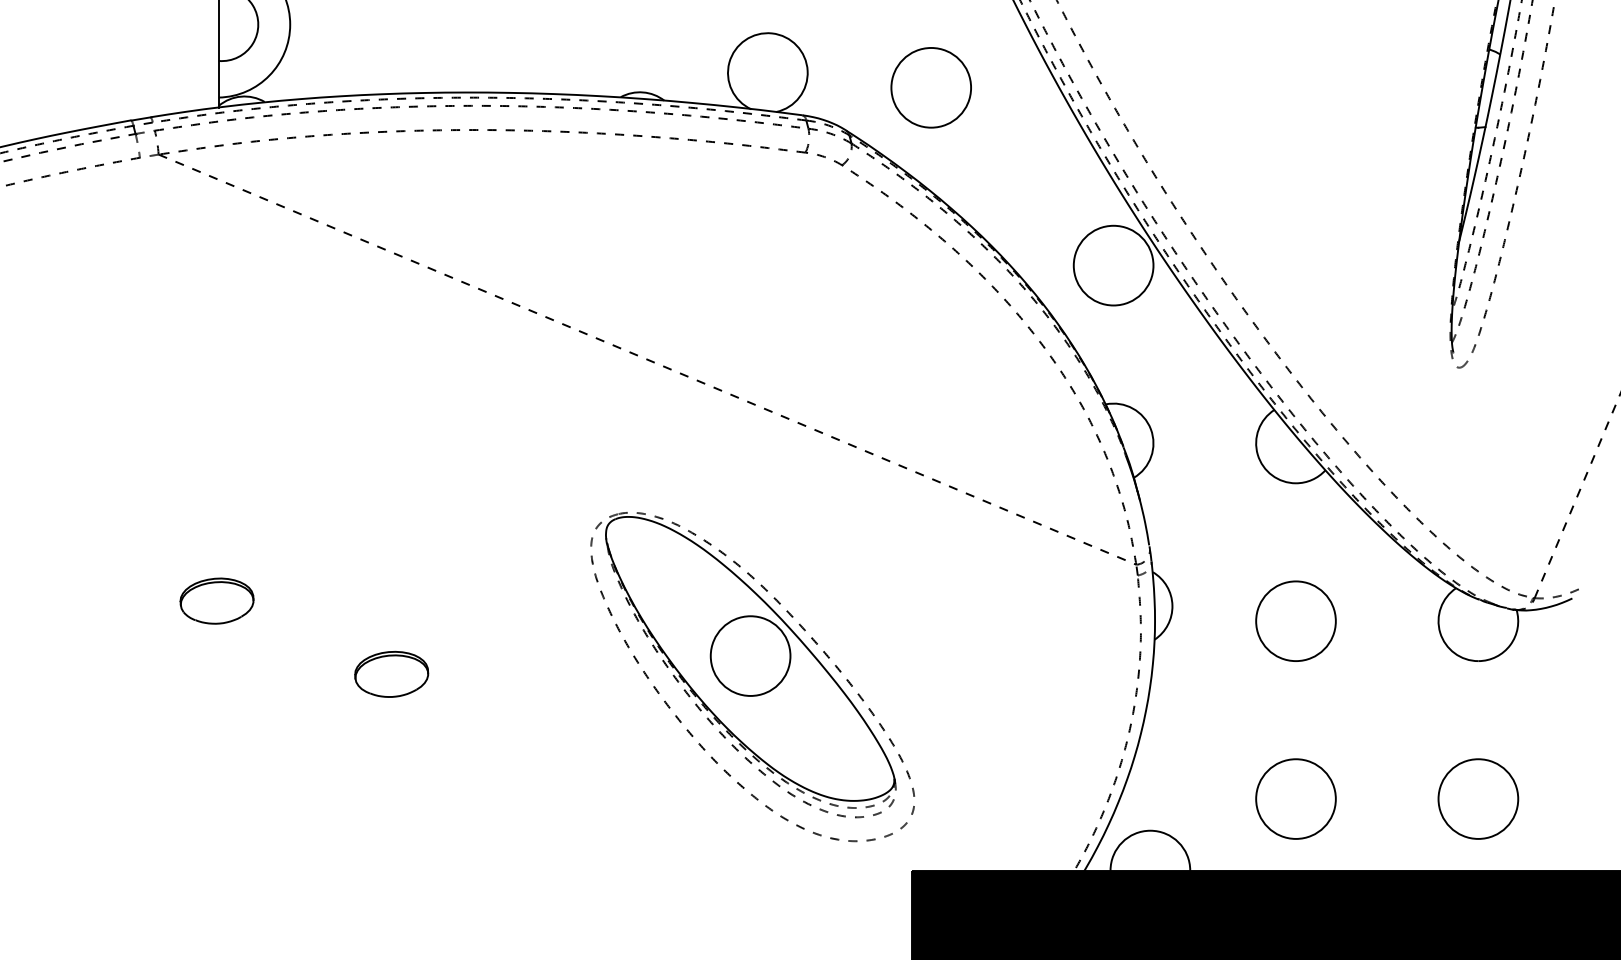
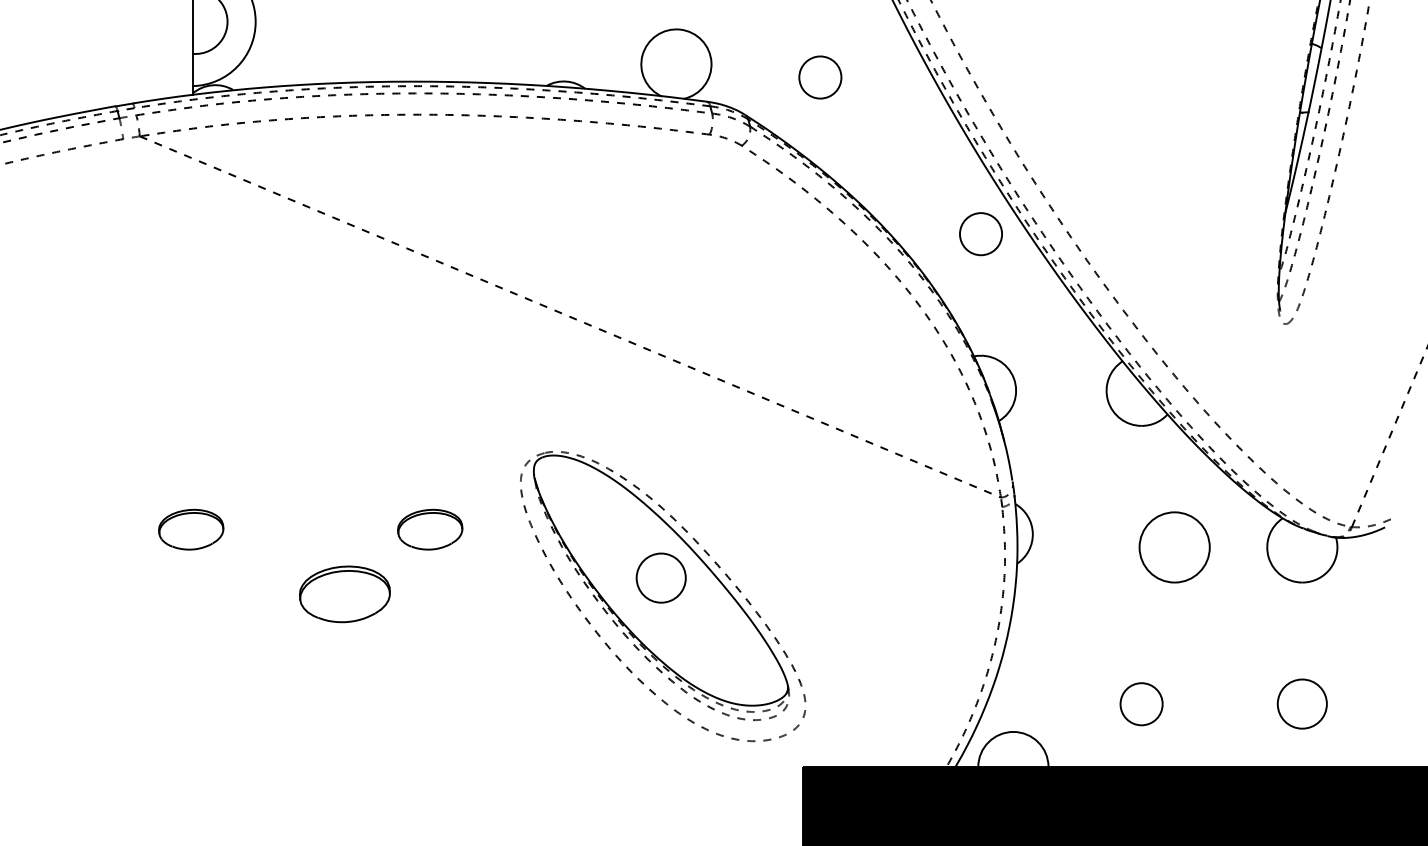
circle: (931, 87) -> (820, 77), size x0.6
circle: (1113, 266) -> (980, 234), size x0.6
part: (488, 600) -> (430, 529), added
circle: (1295, 621) -> (1174, 547), moved
circle: (750, 656) -> (661, 578), size x0.7
part: (392, 673) -> (345, 593), size x1.4
circle: (1478, 798) -> (1302, 703), size x0.7
circle: (1295, 799) -> (1141, 704), size x0.6

